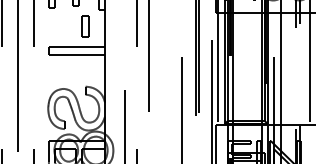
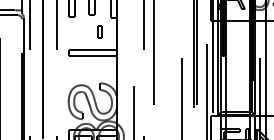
part: (84, 25) -> (99, 31), size x0.7

